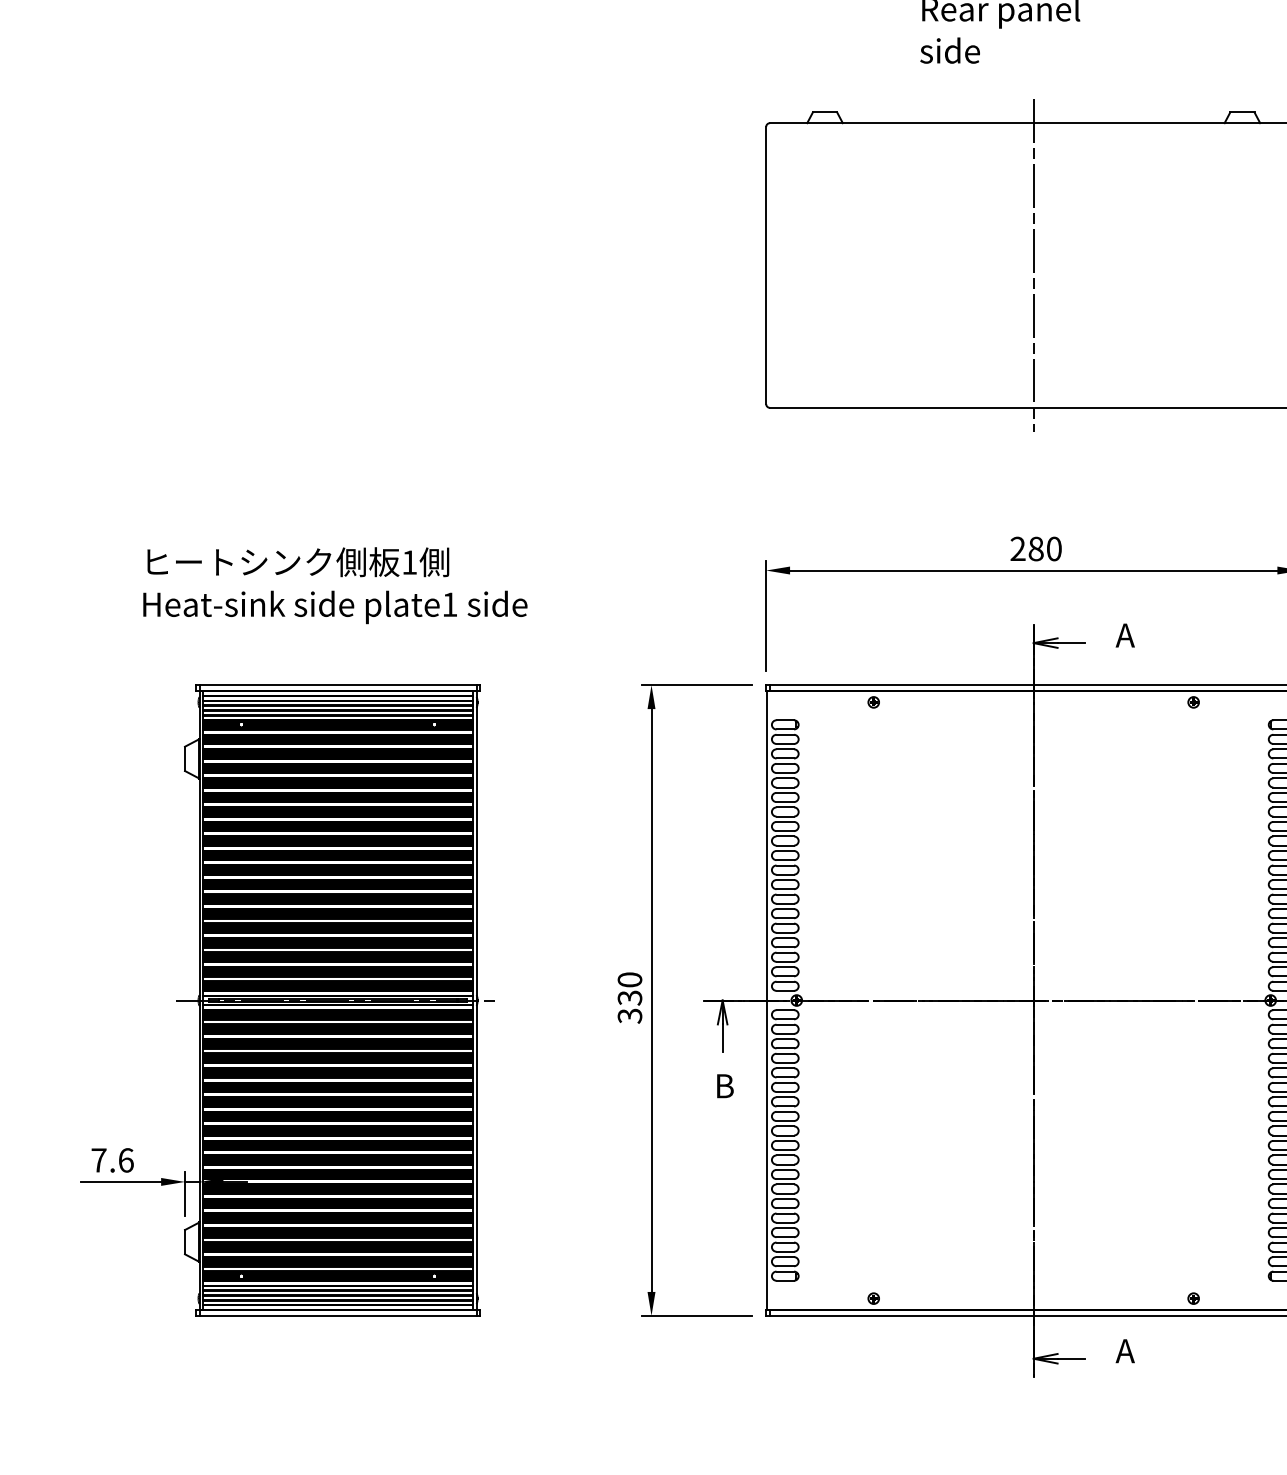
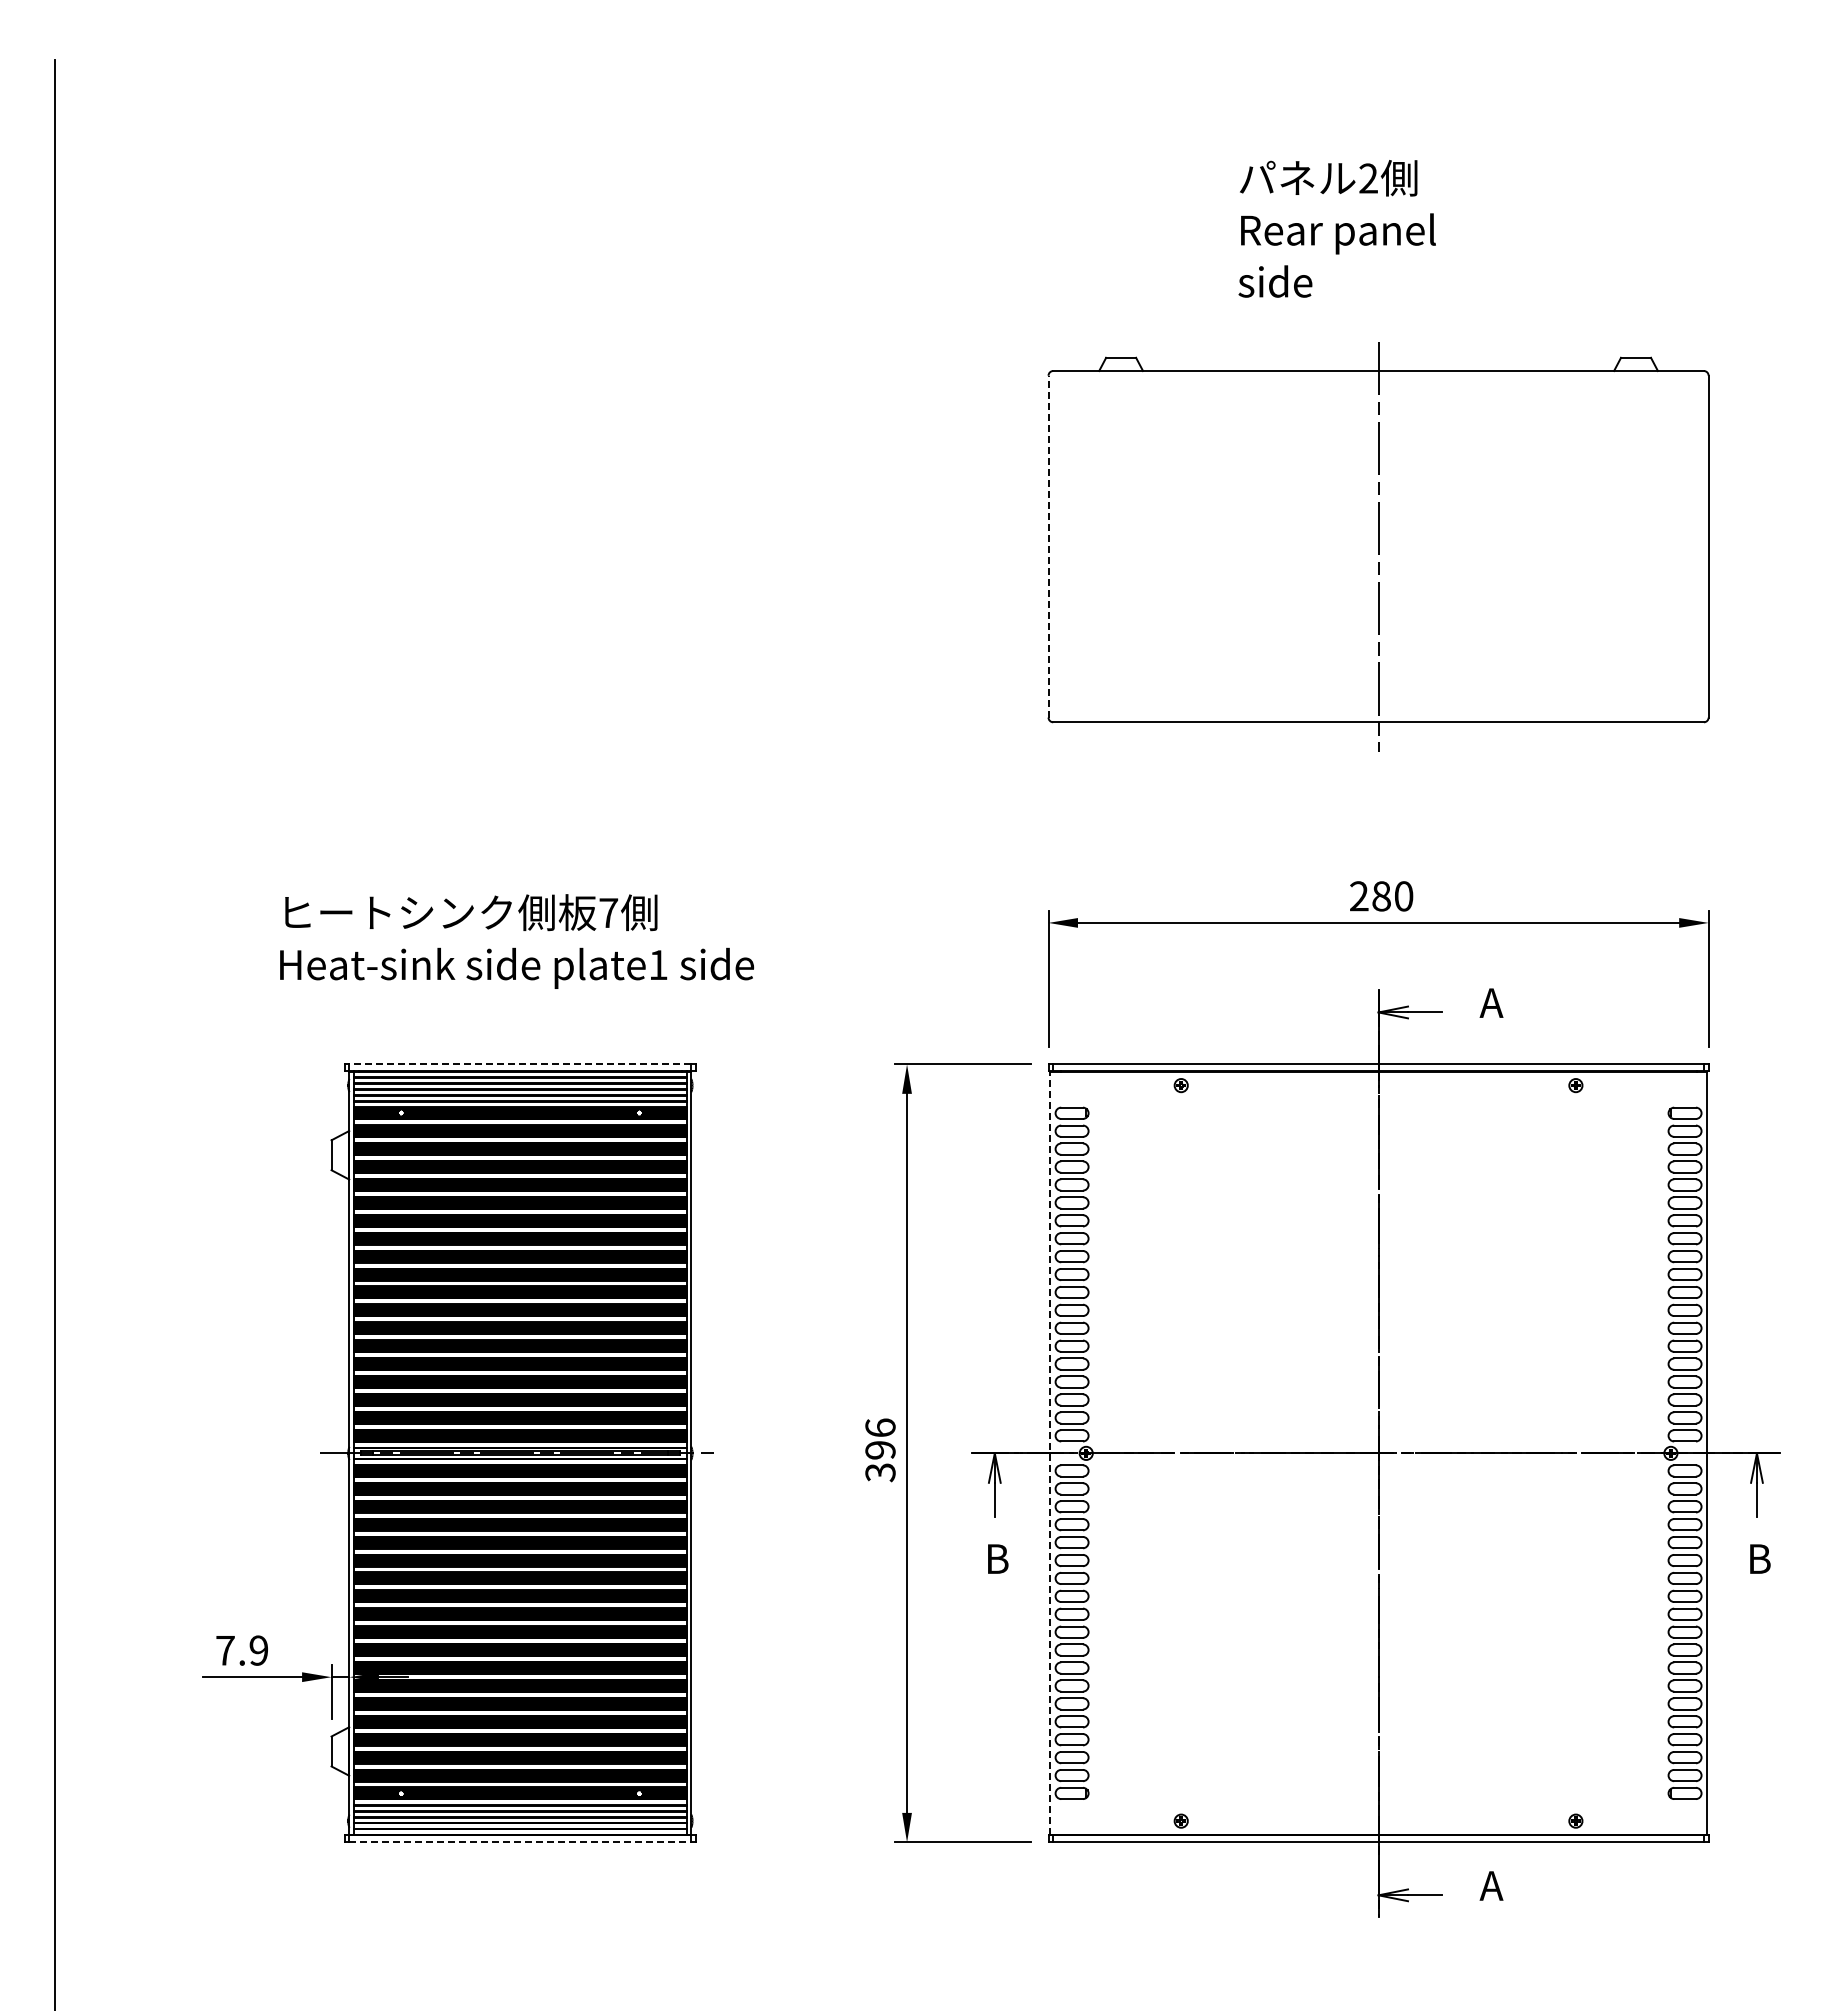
line: (766, 265) -> (1048, 546), solid -> dashed
text: (409, 562) -> (608, 912), 1 -> 7
line: (338, 685) -> (520, 1064), solid -> dashed
text: (629, 988) -> (880, 1438), 330 -> 396
line: (766, 999) -> (1049, 1452), solid -> dashed
text: (125, 1160) -> (258, 1650), 7.6 -> 7.9
line: (338, 1315) -> (520, 1842), solid -> dashed

